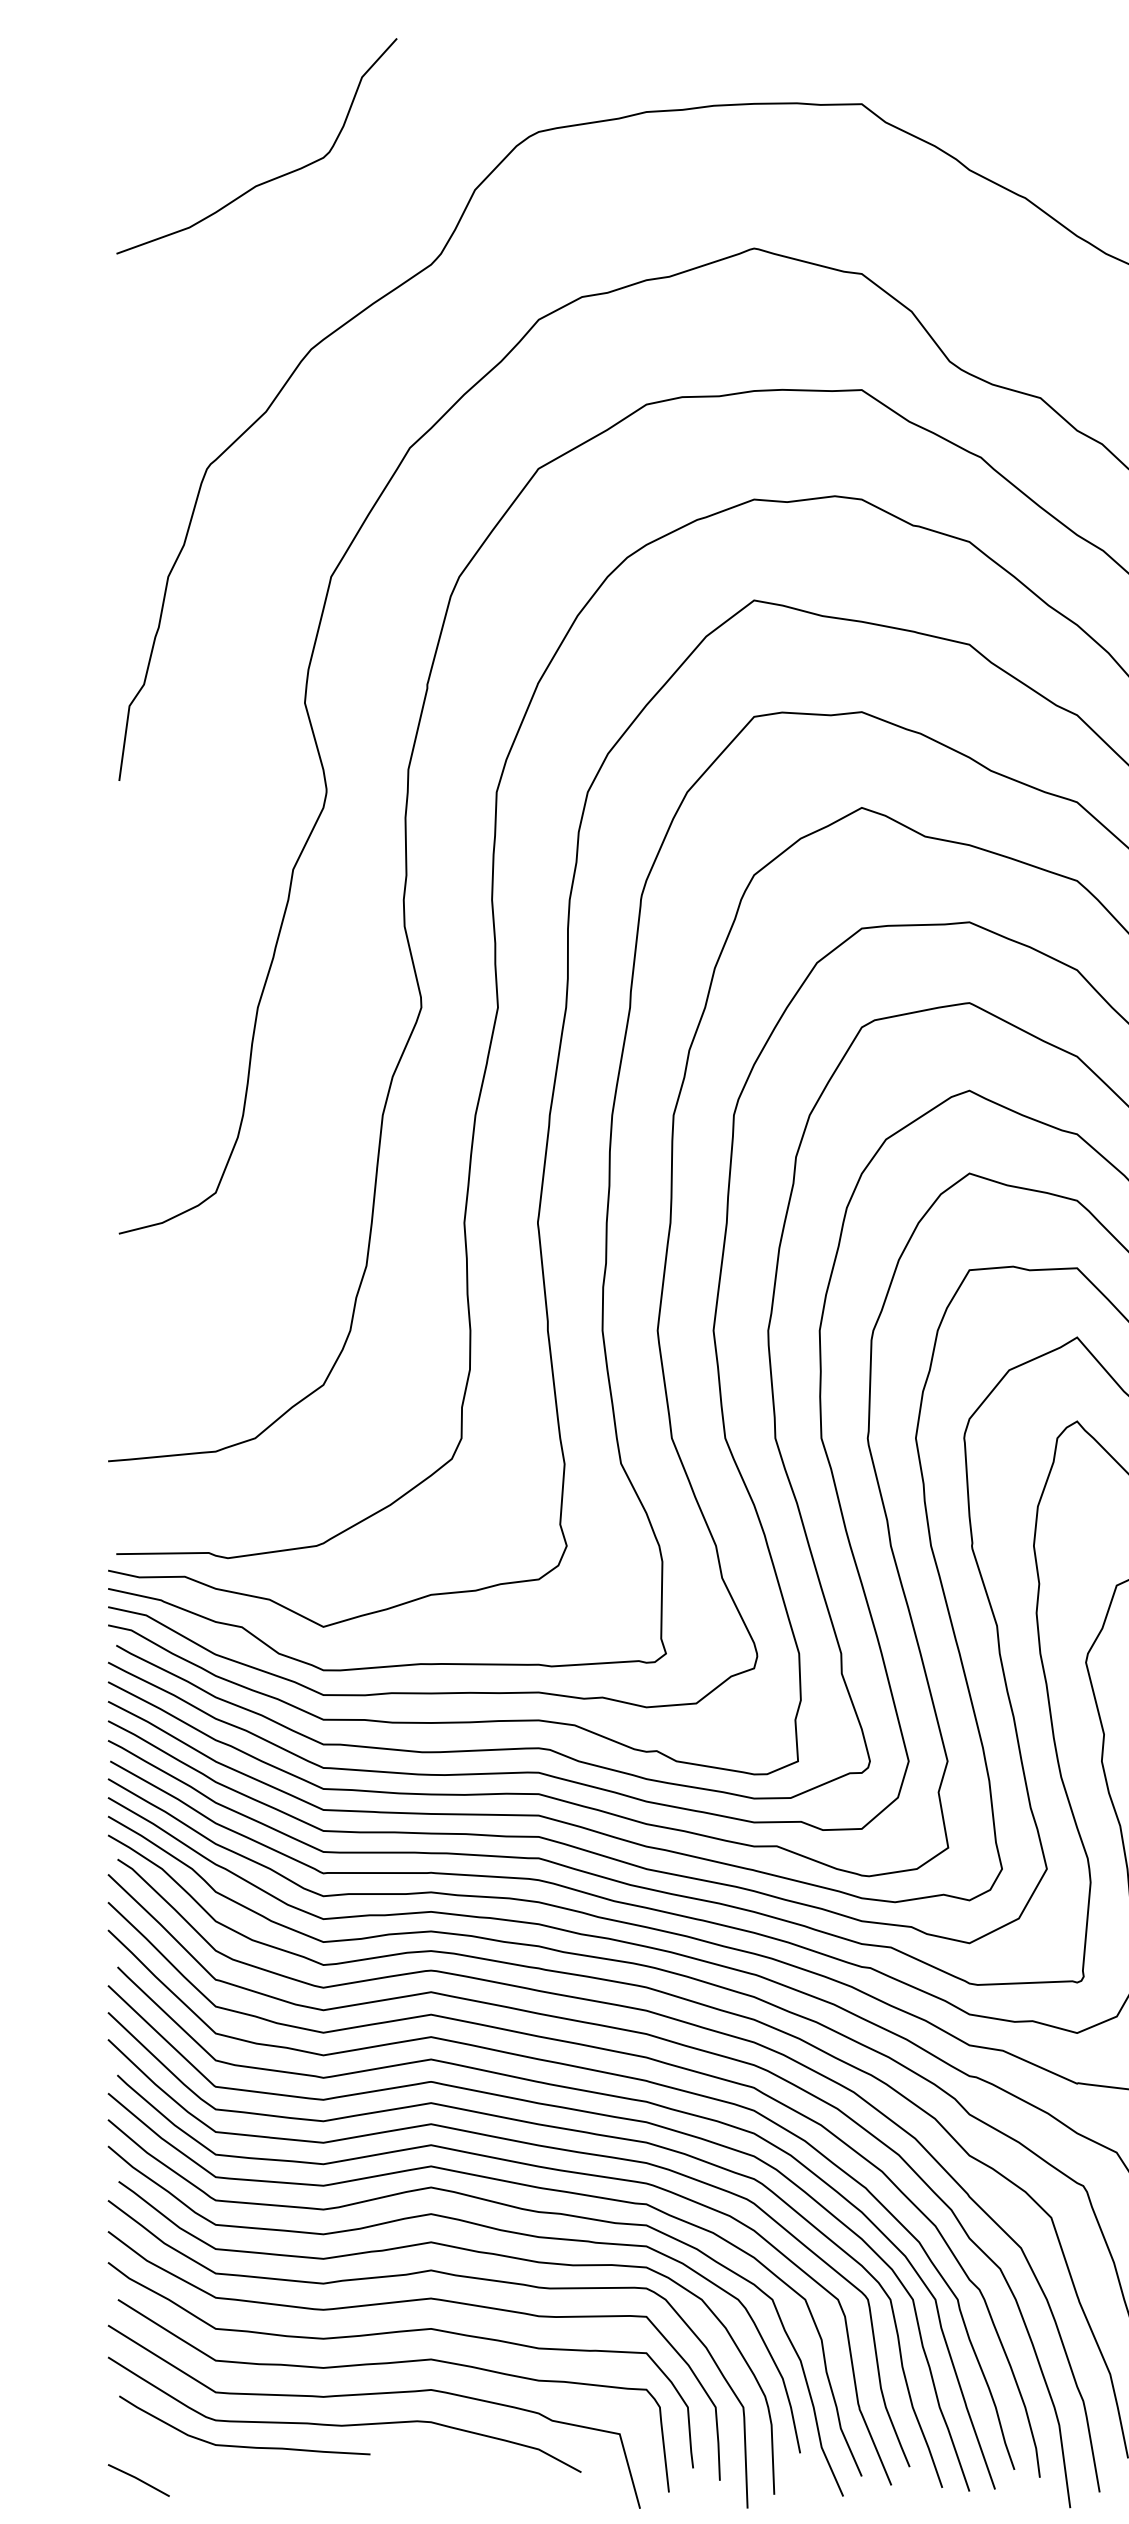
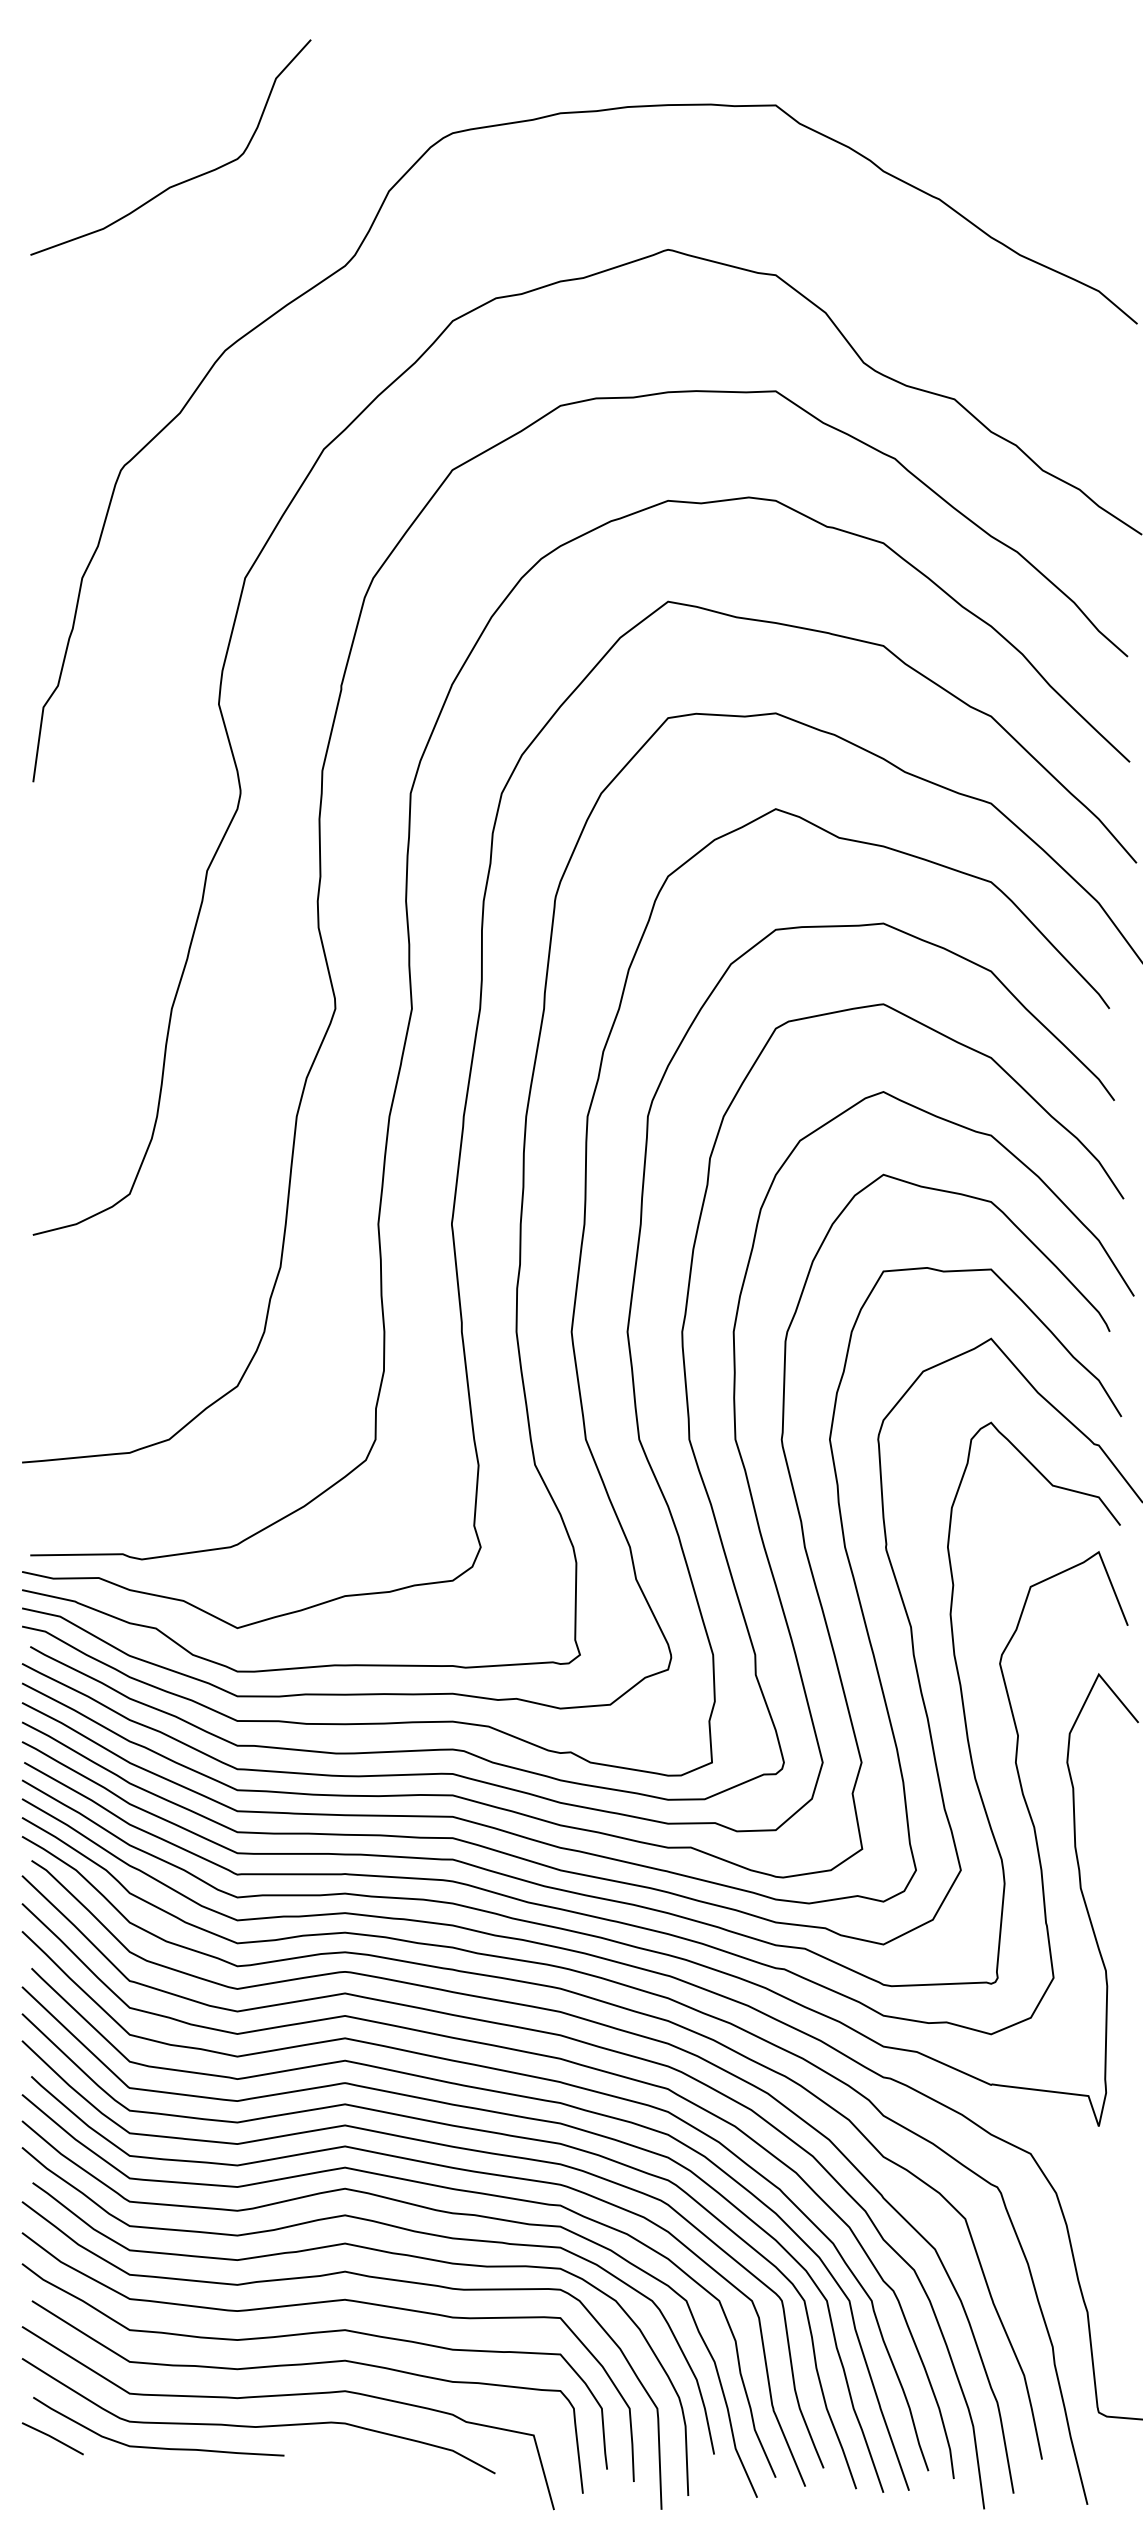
line: (138, 2480) -> (52, 2438), moved

